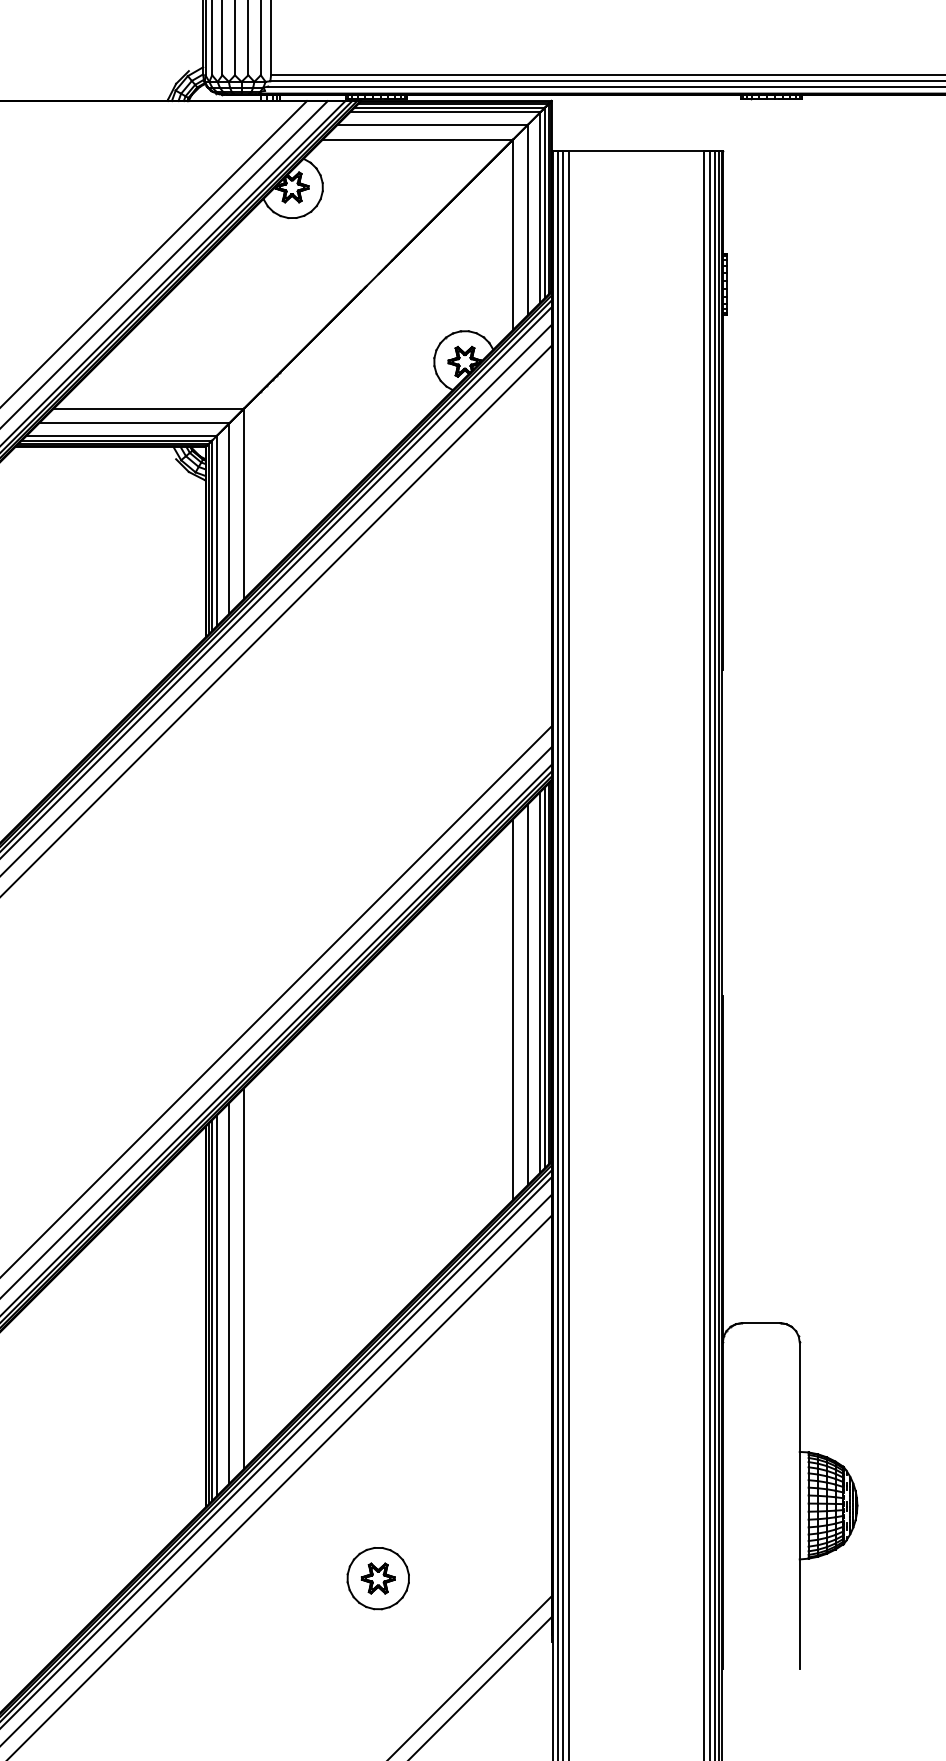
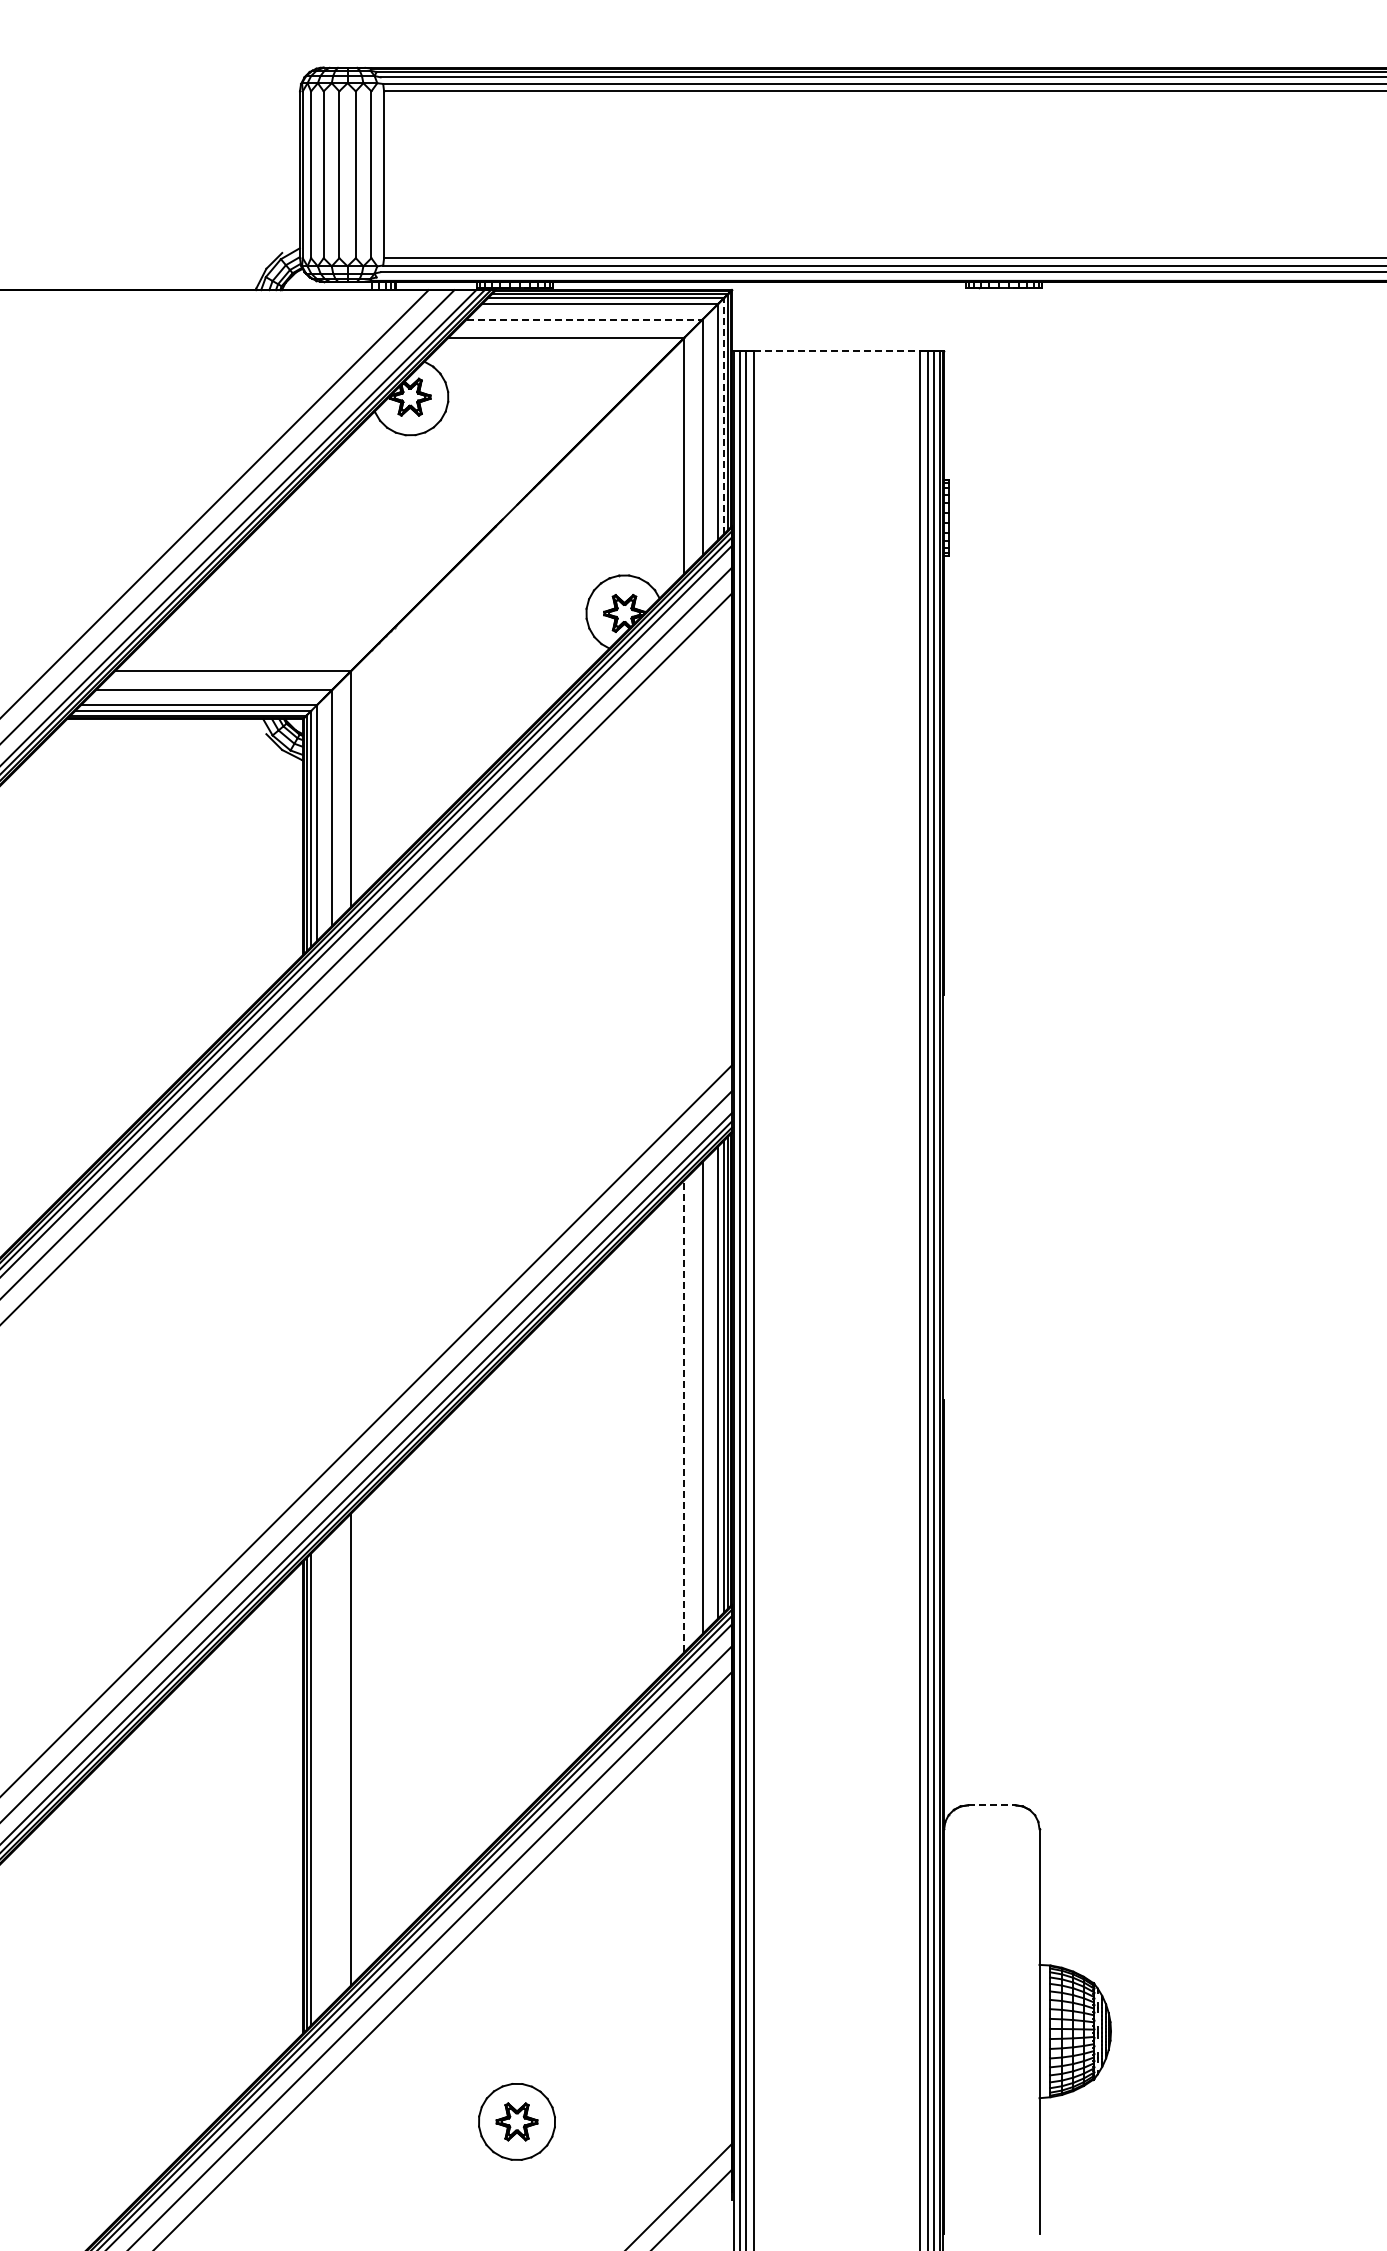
line: (432, 124) -> (584, 319), solid -> dashed
line: (636, 150) -> (837, 351), solid -> dashed
line: (544, 202) -> (723, 416), solid -> dashed
line: (513, 1009) -> (684, 1416), solid -> dashed
line: (229, 1293) -> (332, 1768), removed
line: (216, 1305) -> (316, 1783), removed
line: (761, 1323) -> (991, 1805), solid -> dashed

